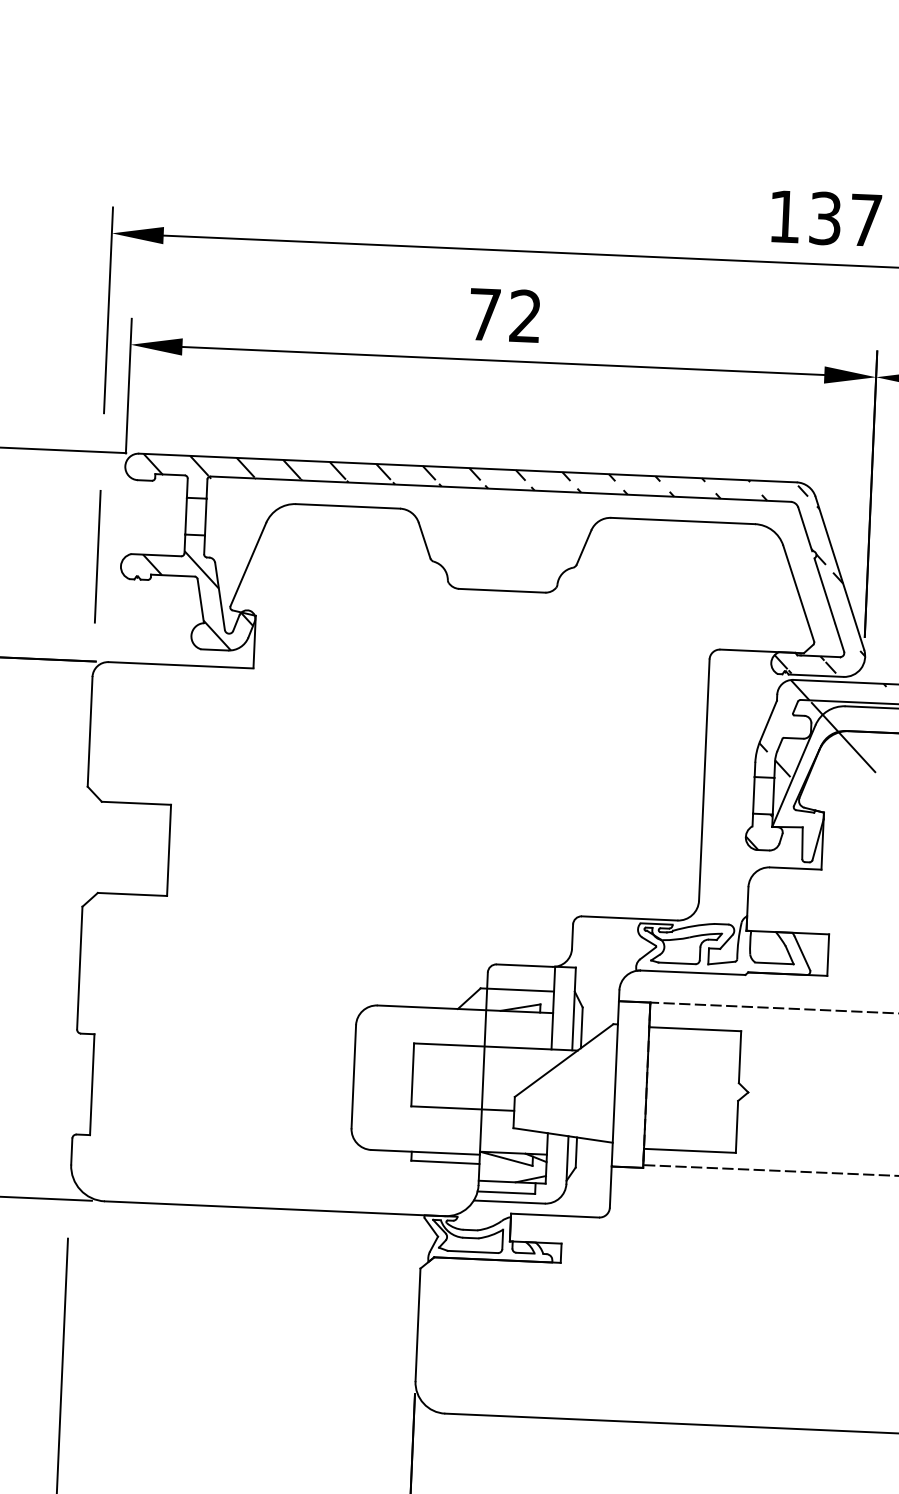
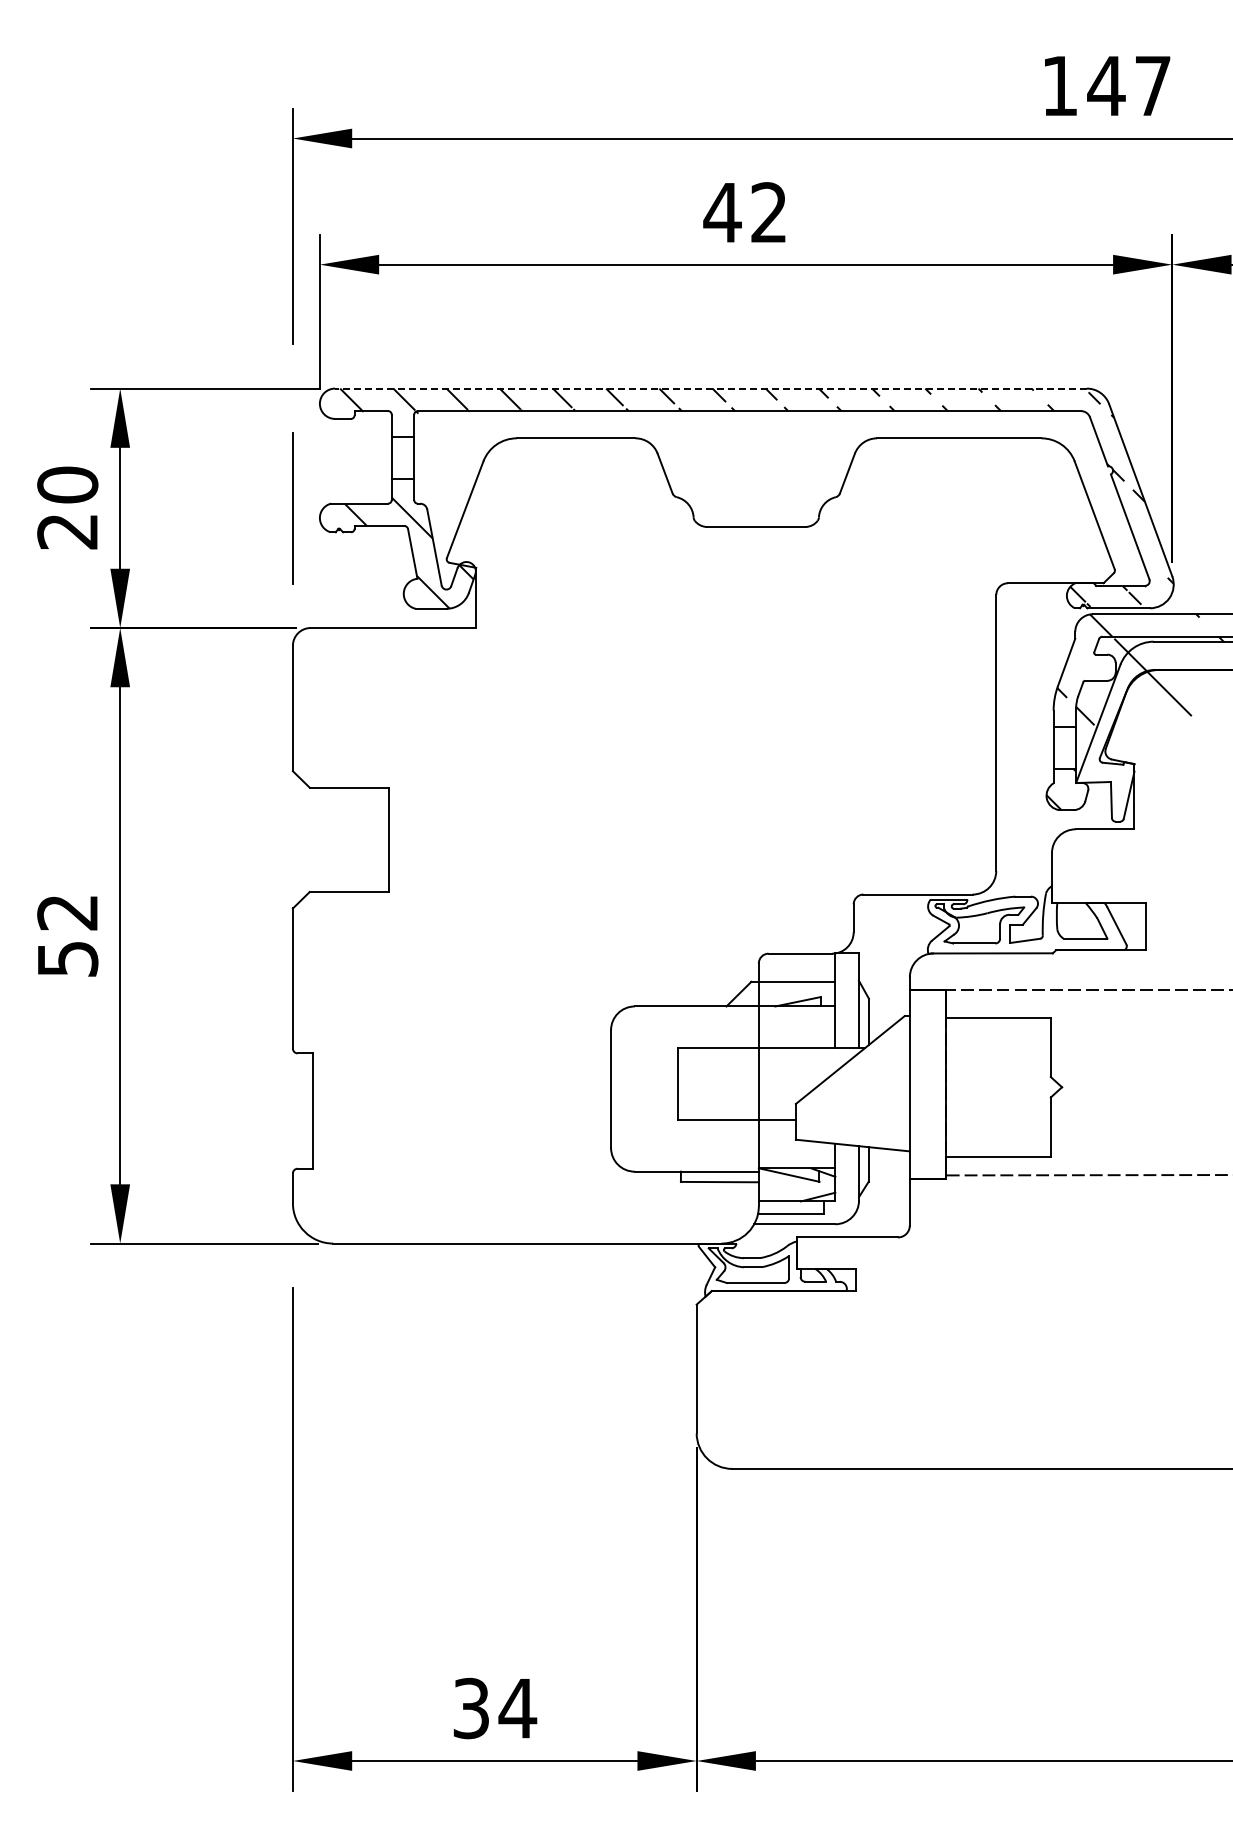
text: (825, 218) -> (1106, 85), 137 -> 147
text: (484, 314) -> (722, 212), 72 -> 42
line: (467, 467) -> (710, 388), solid -> dashed

